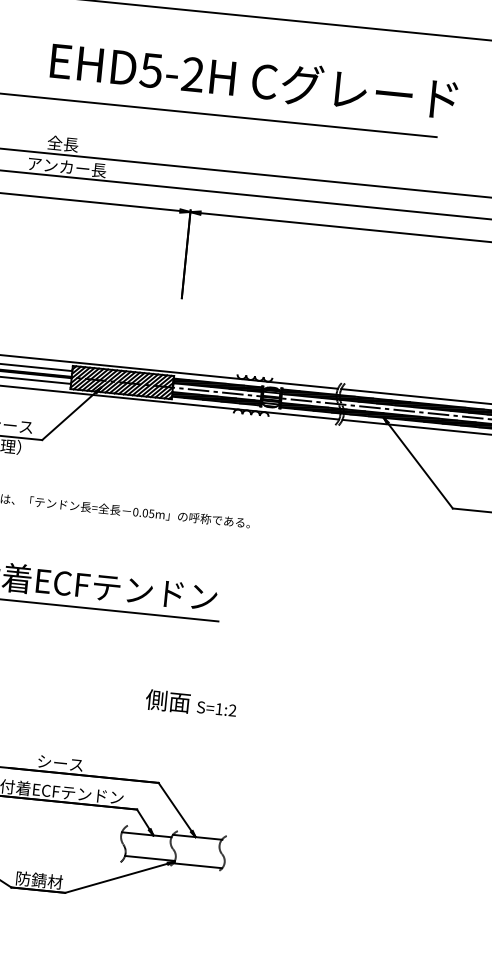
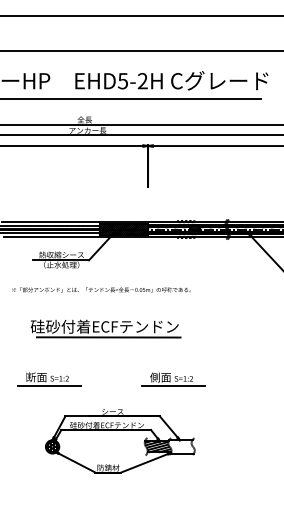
line: (193, 720) -> (173, 385), added
hatch: (147, 845) -> (157, 446), added

